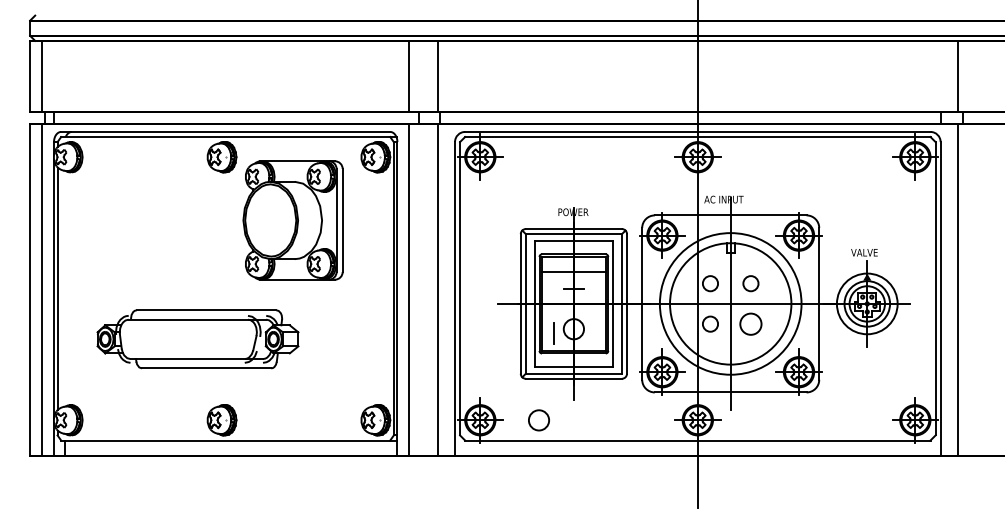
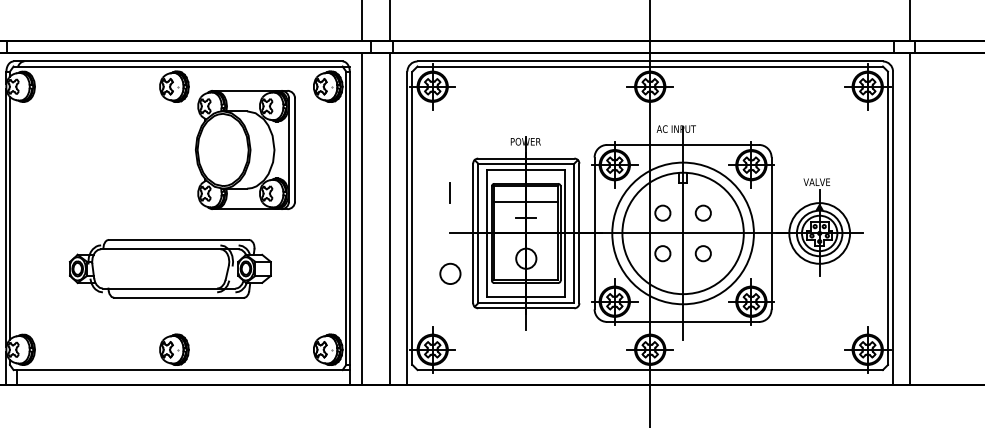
circle: (750, 323) -> (702, 253), size x0.71
line: (553, 333) -> (449, 193), moved
part: (197, 339) -> (169, 269), moved
circle: (538, 420) -> (449, 274), moved

